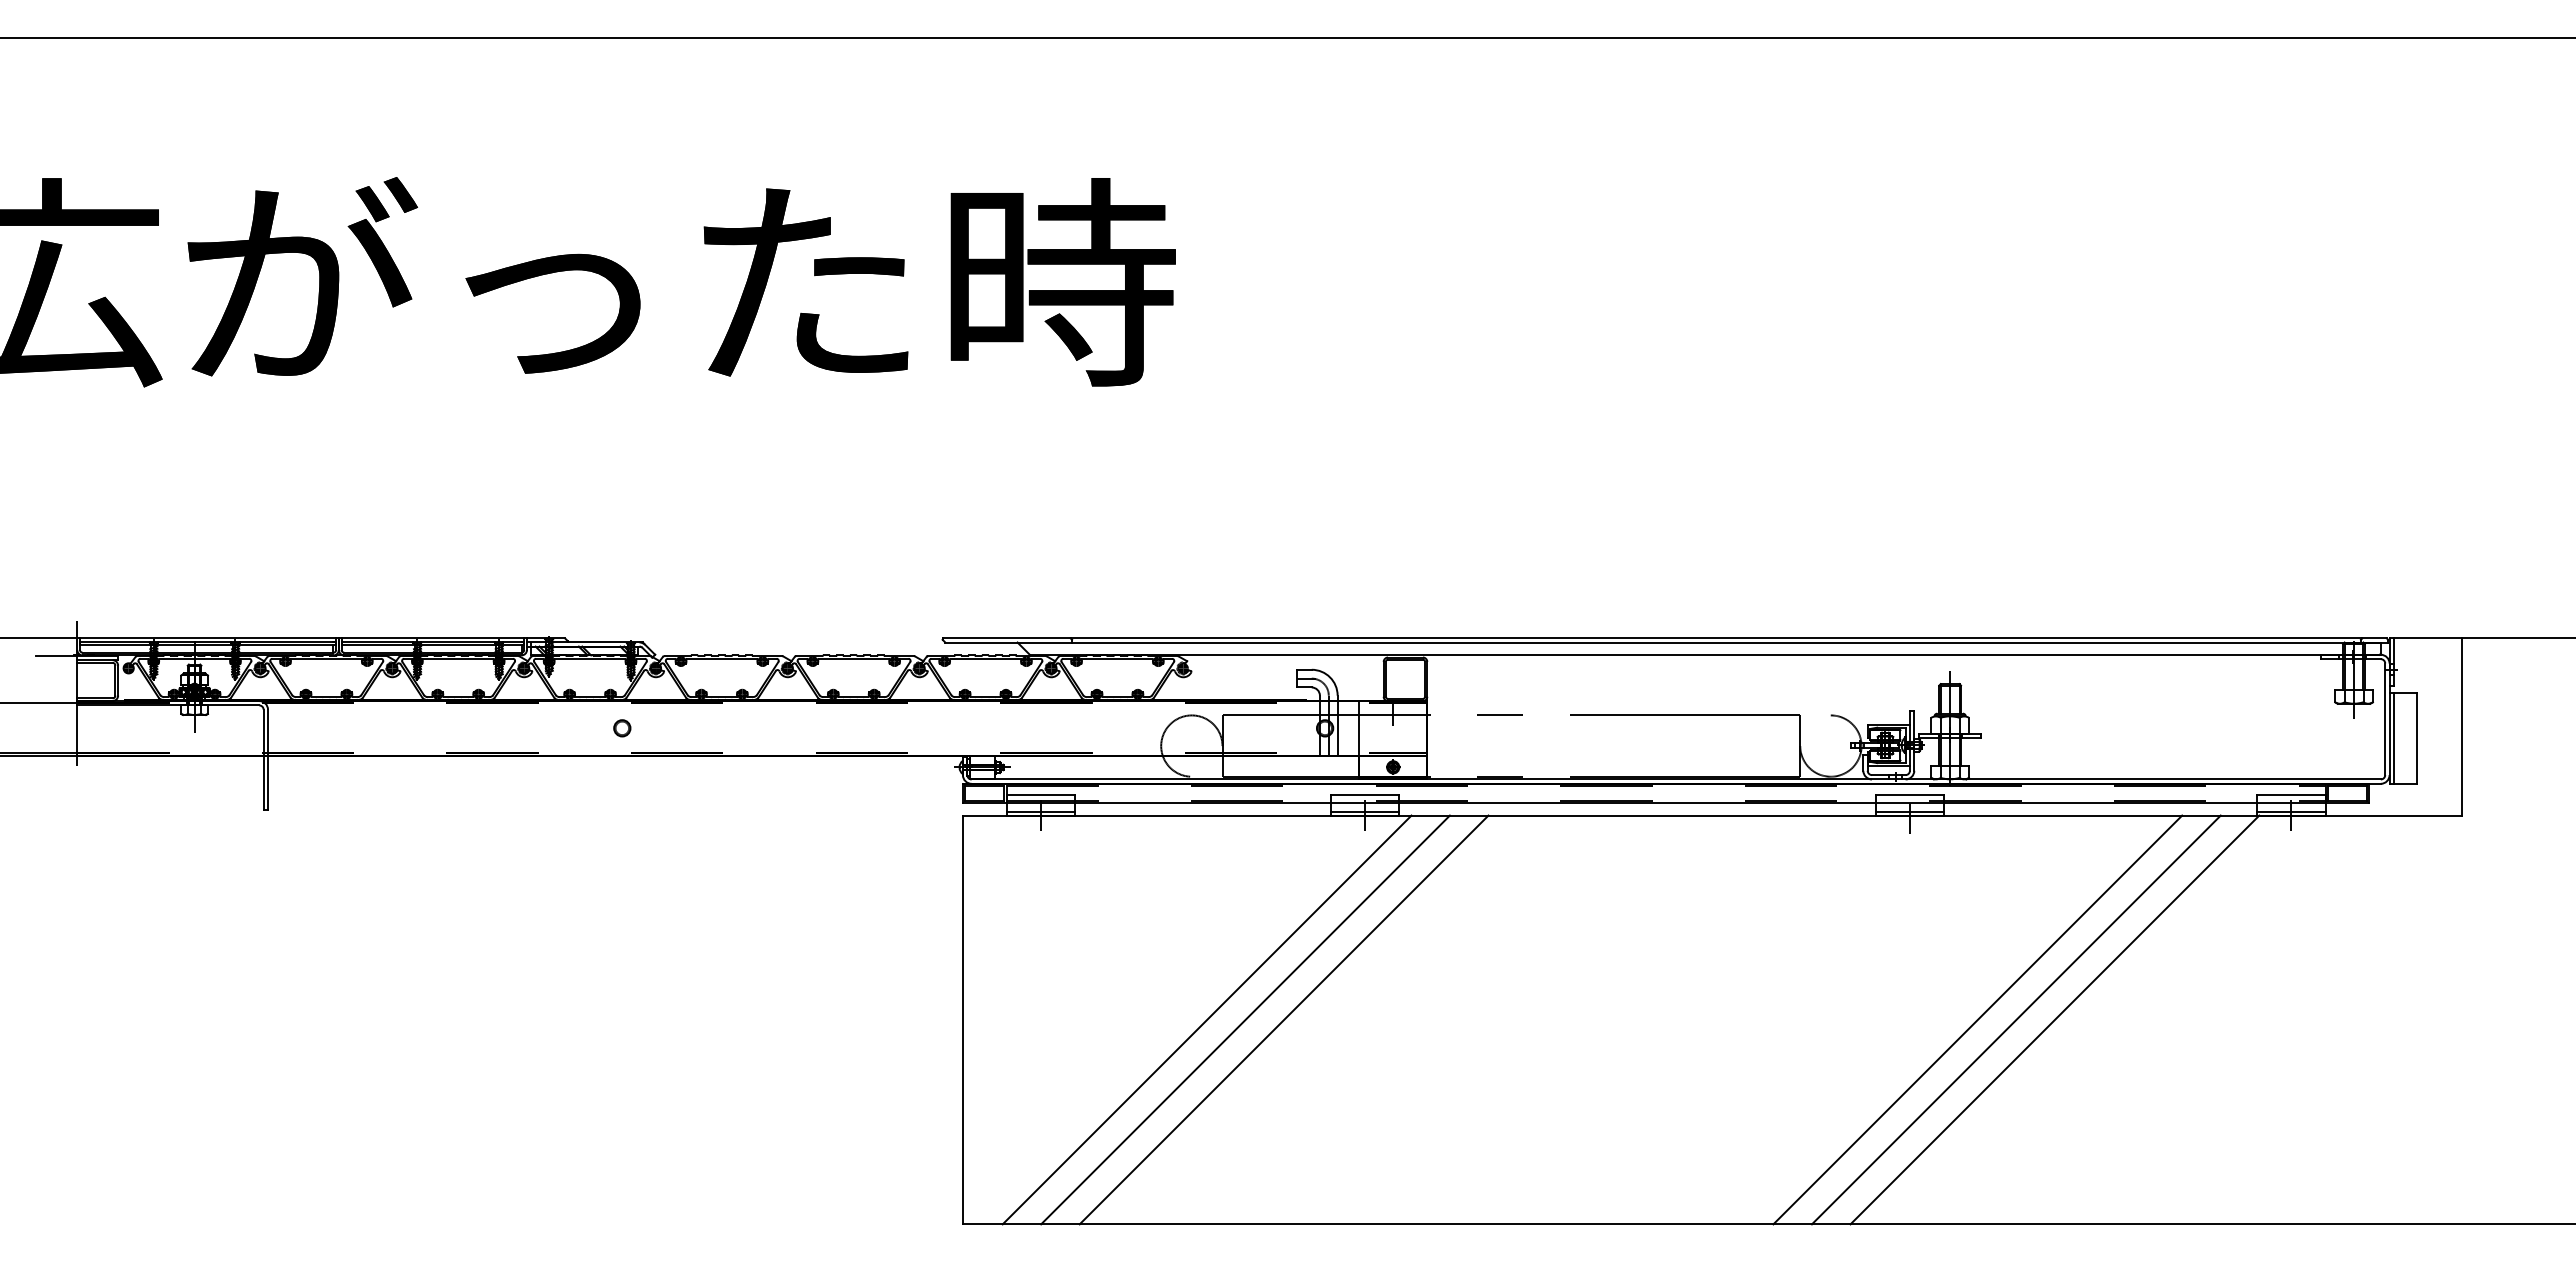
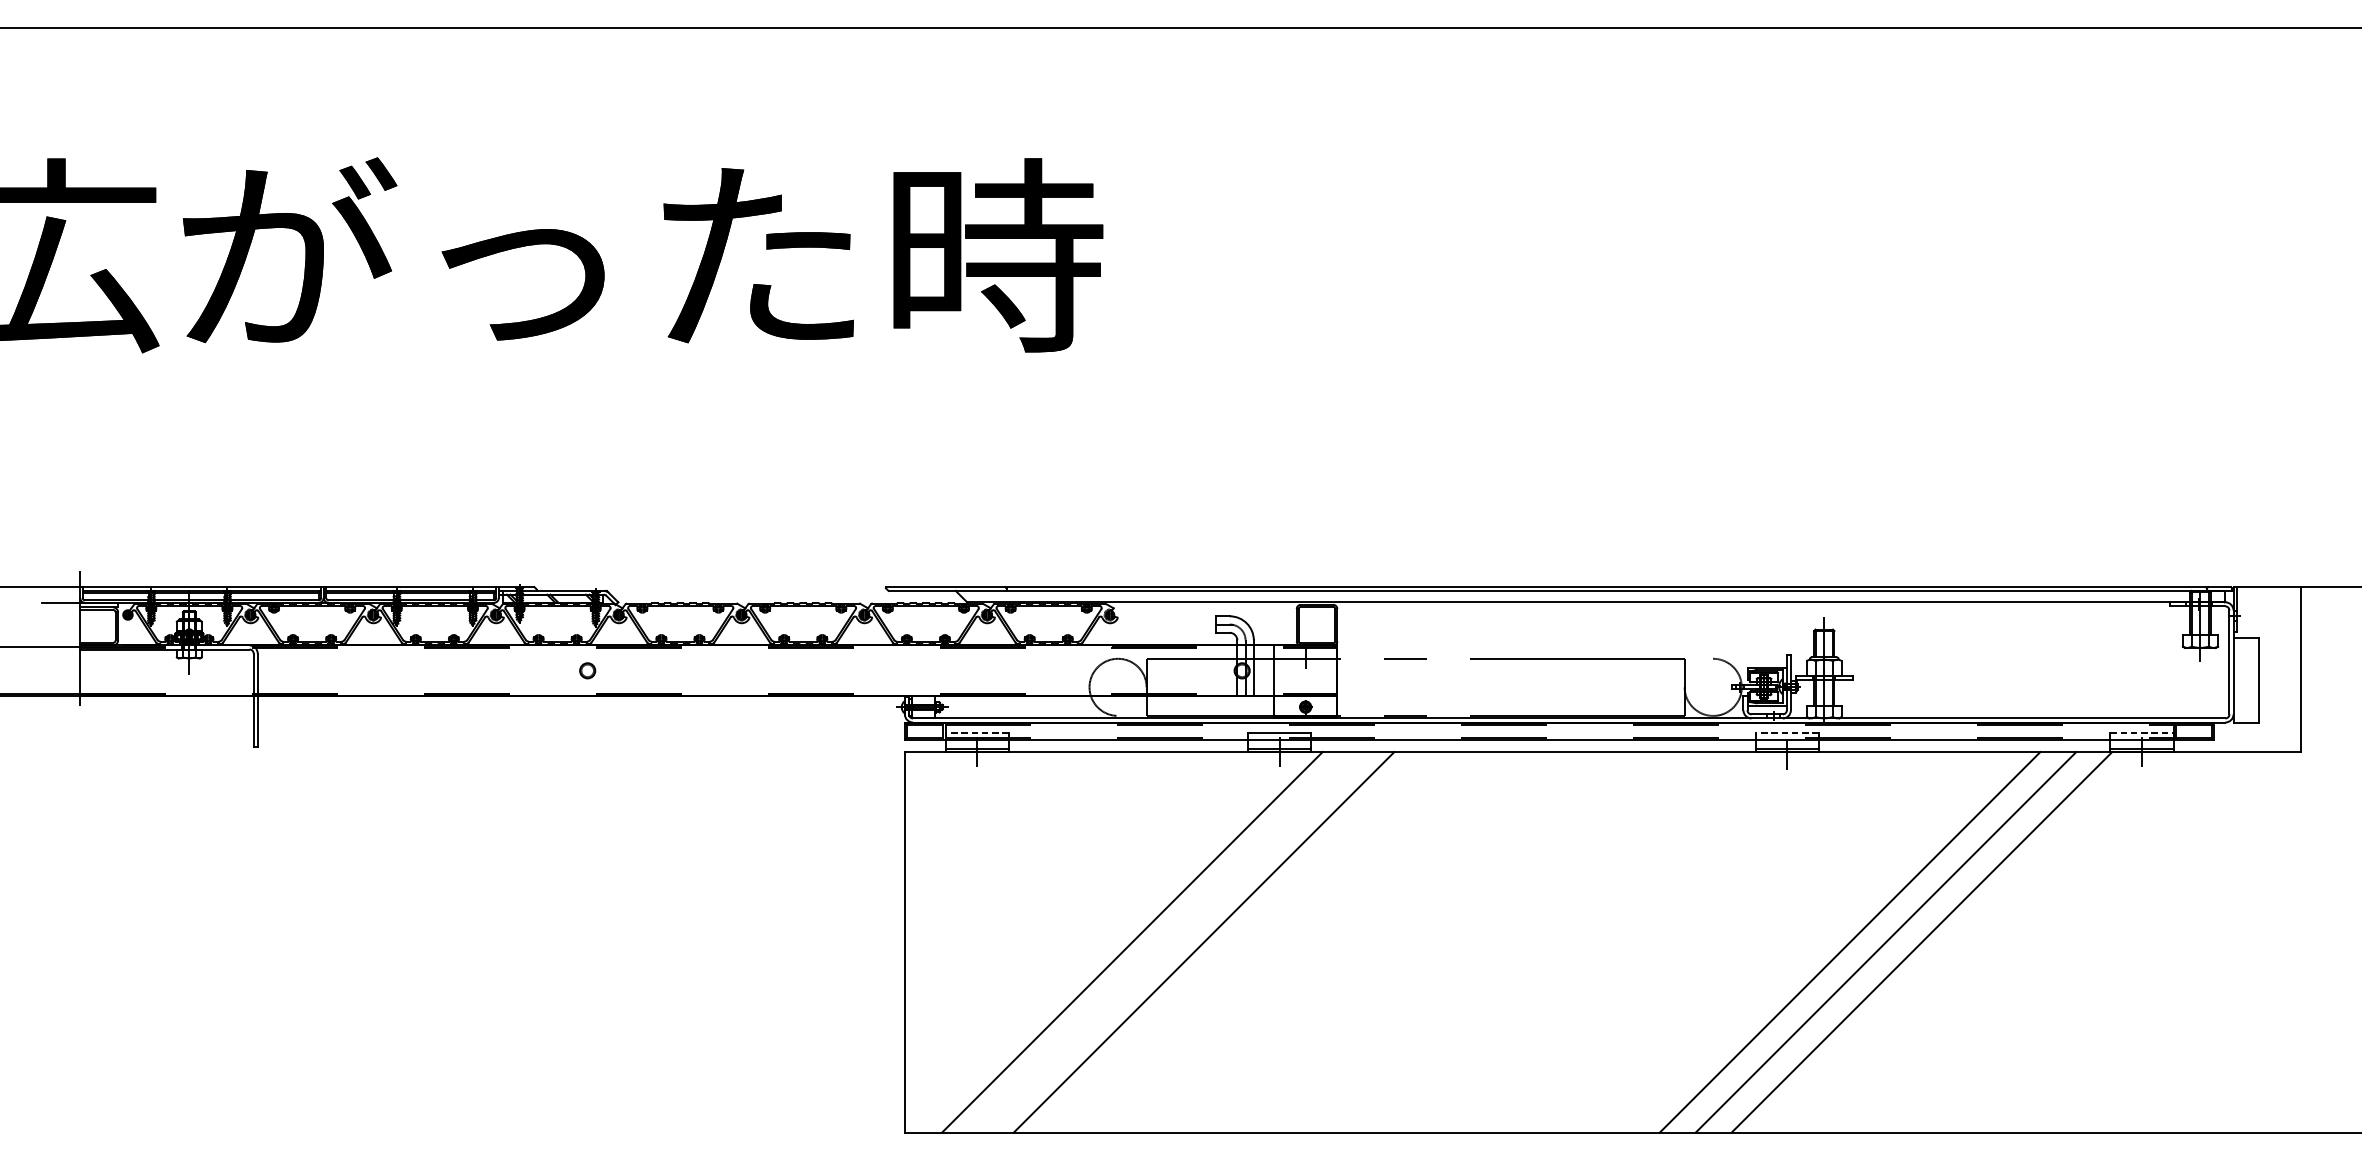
line: (2393, 737) -> (2237, 679), removed
line: (1040, 795) -> (977, 733), solid -> dashed
line: (1909, 795) -> (1786, 733), solid -> dashed
line: (2291, 795) -> (2142, 733), solid -> dashed
line: (1245, 1019) -> (1168, 941), removed

